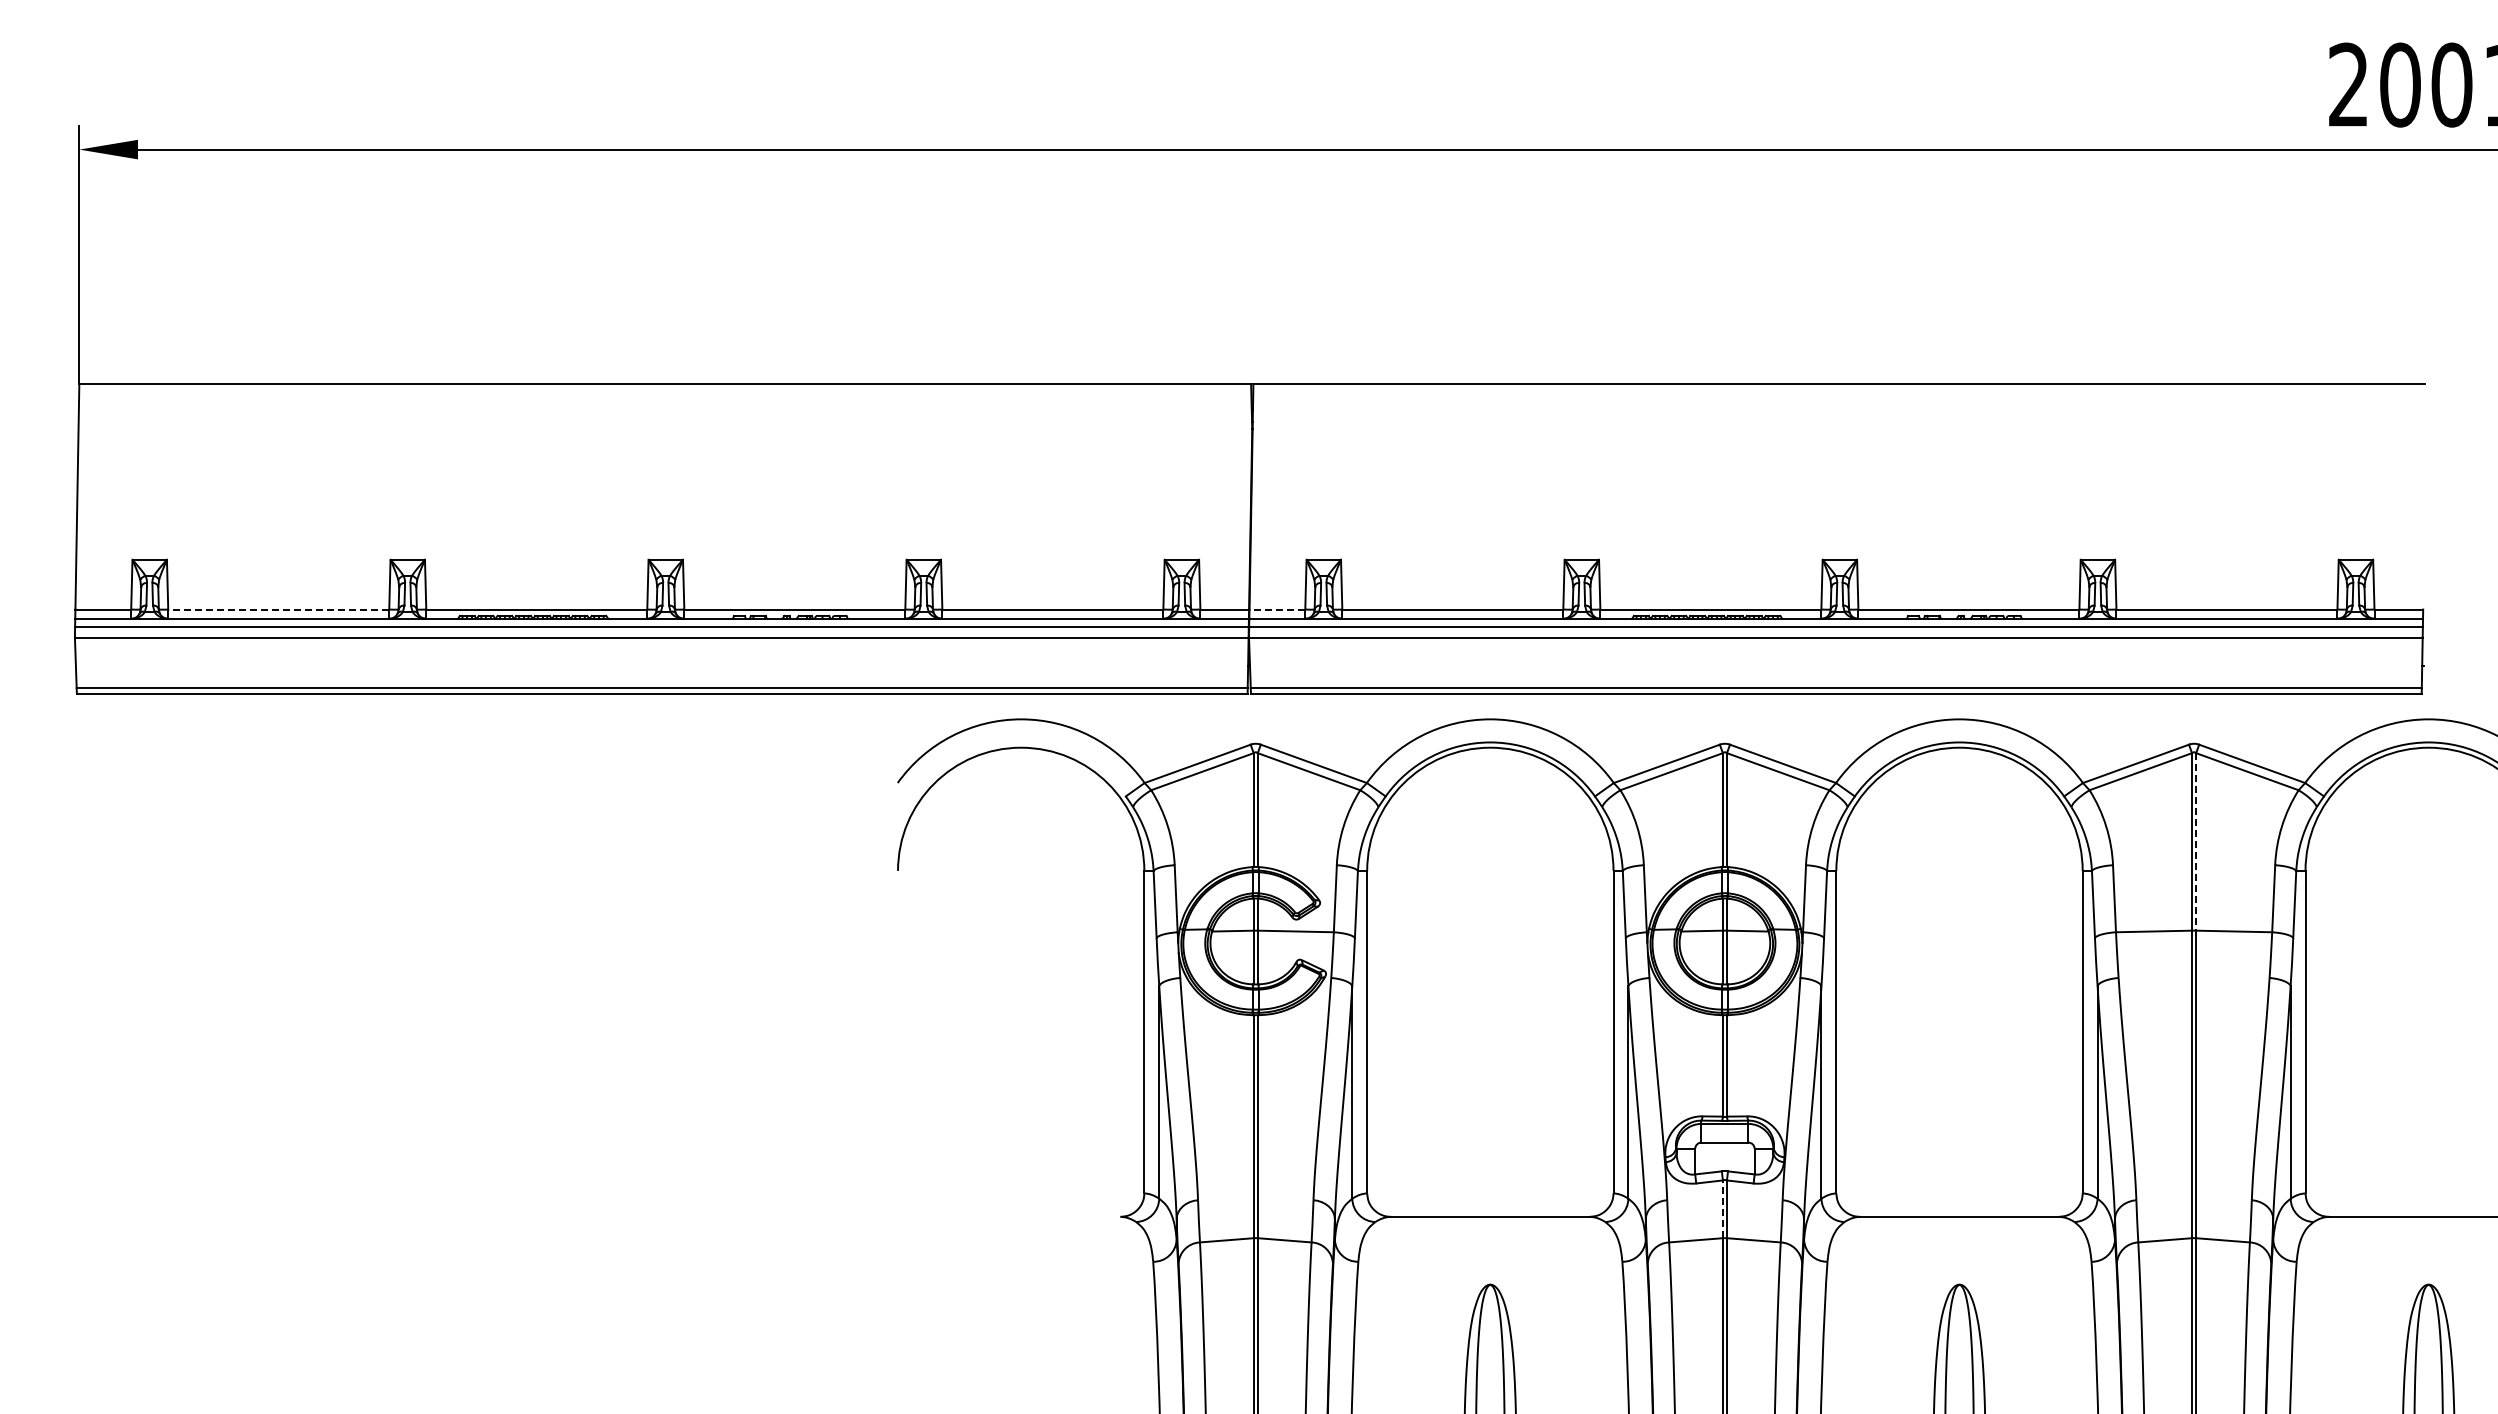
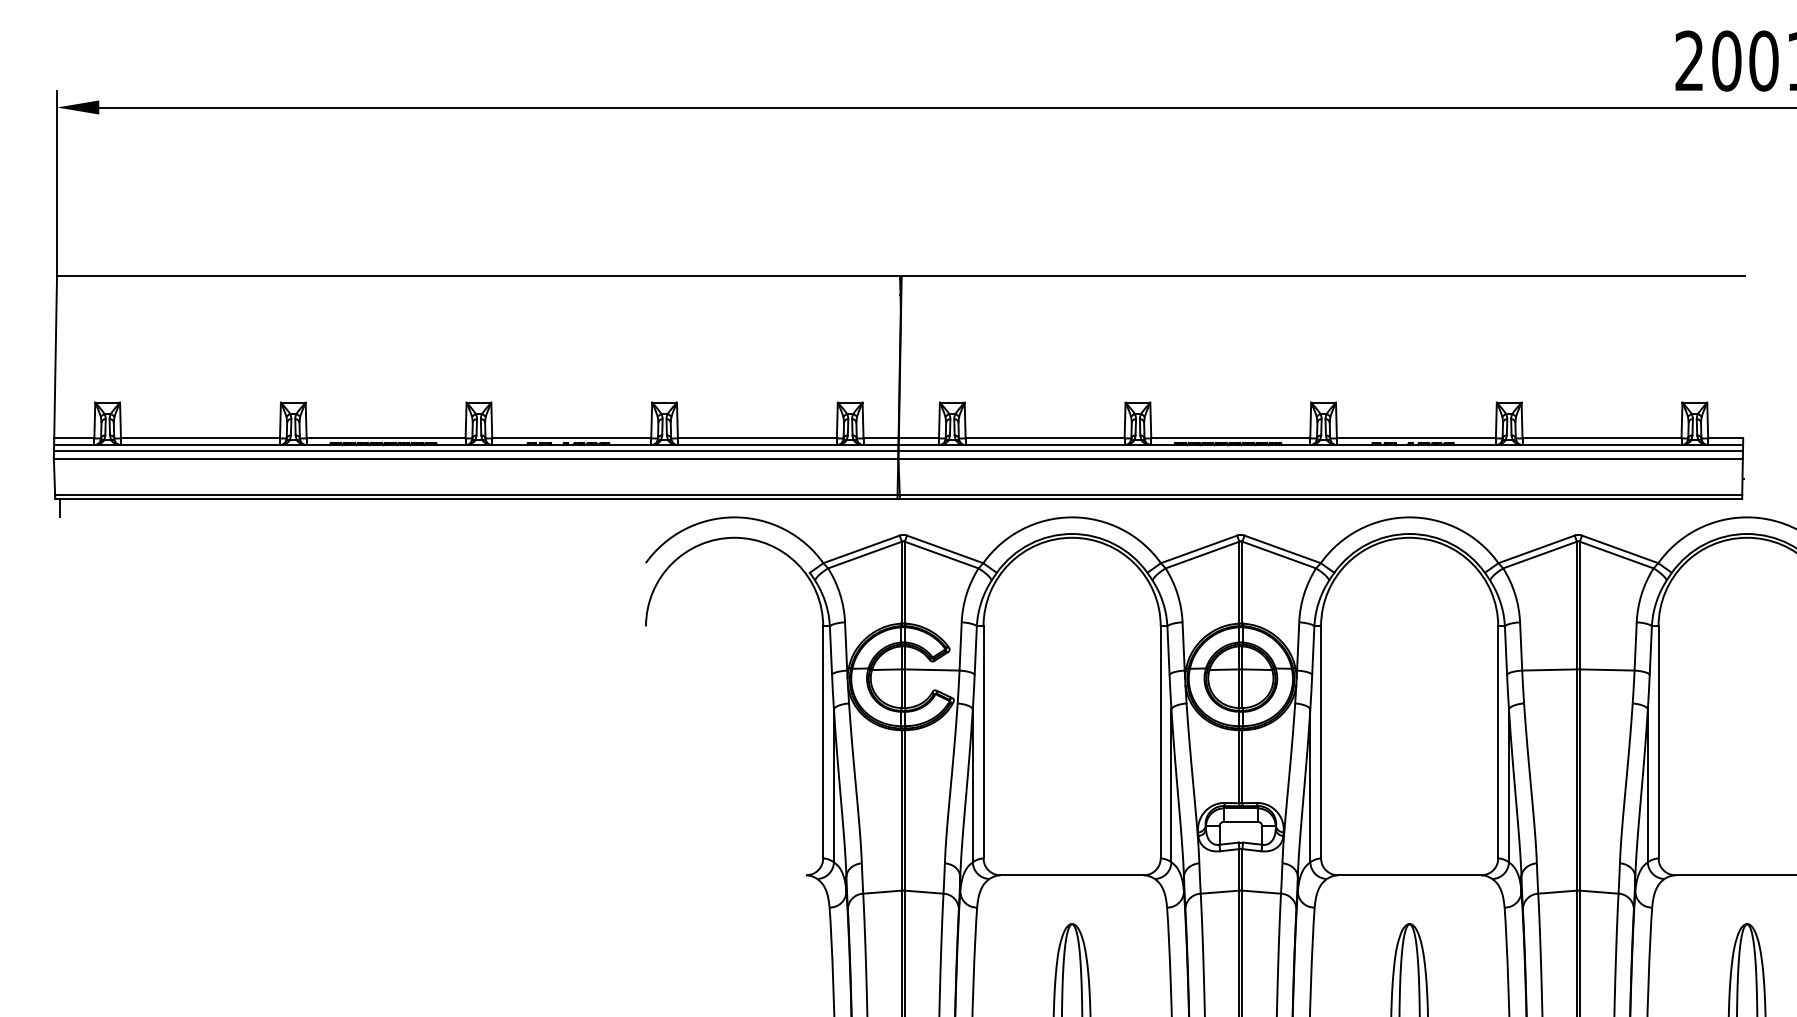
line: (278, 609) -> (200, 438), dashed -> solid
line: (1277, 609) -> (919, 438), dashed -> solid
line: (82, 706) -> (59, 508), added
line: (2196, 841) -> (1580, 605), dashed -> solid
line: (1722, 1209) -> (1239, 869), dashed -> solid

